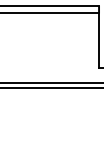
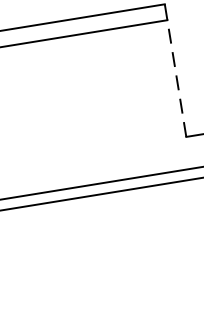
line: (99, 40) -> (177, 77), solid -> dashed

